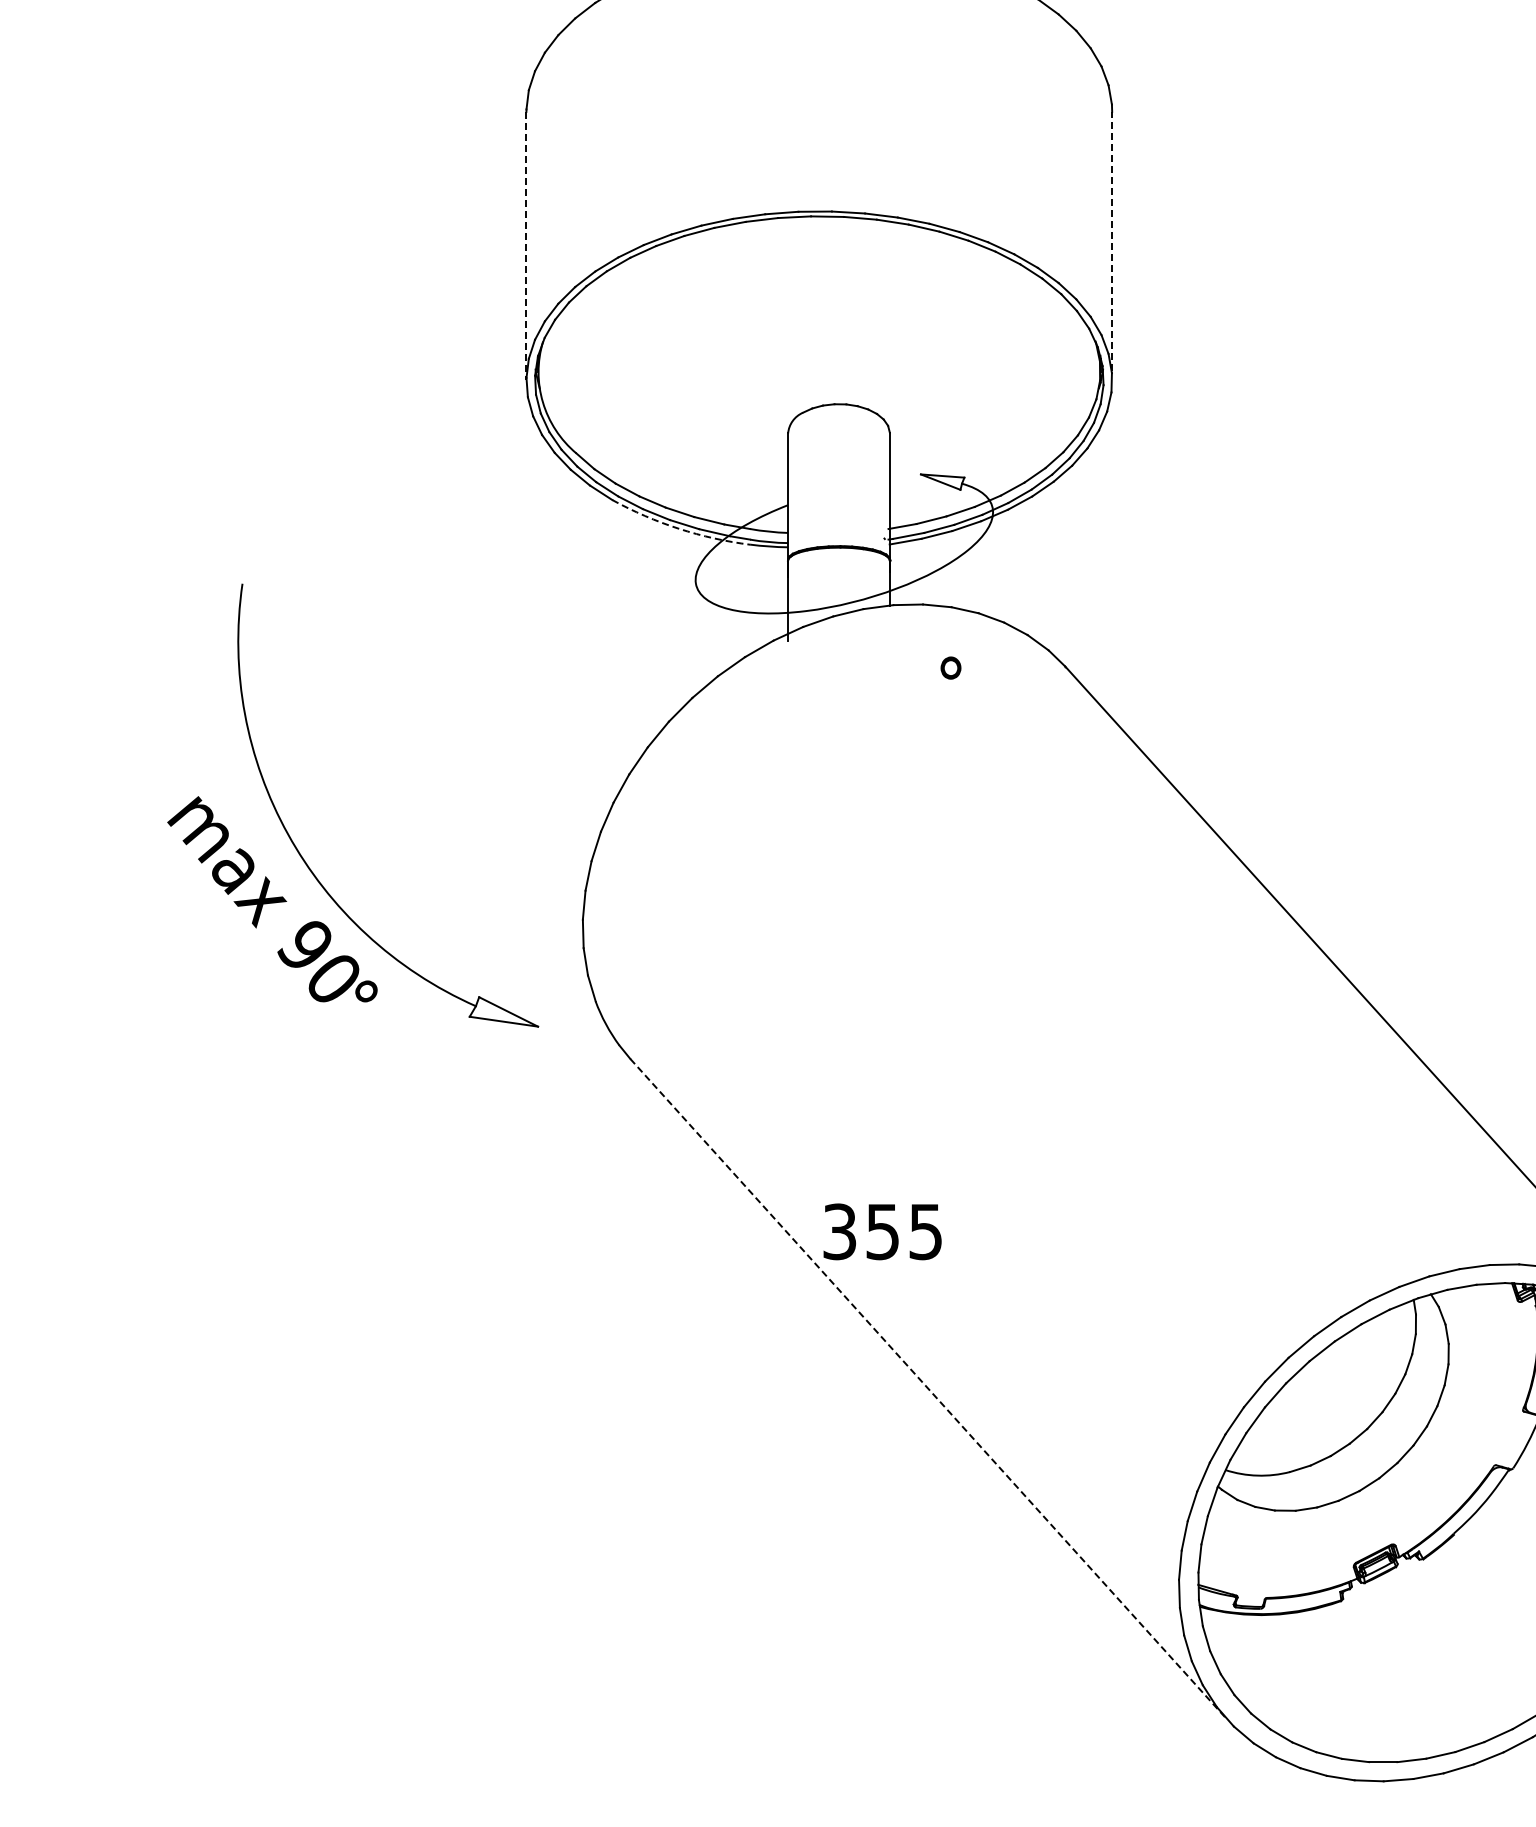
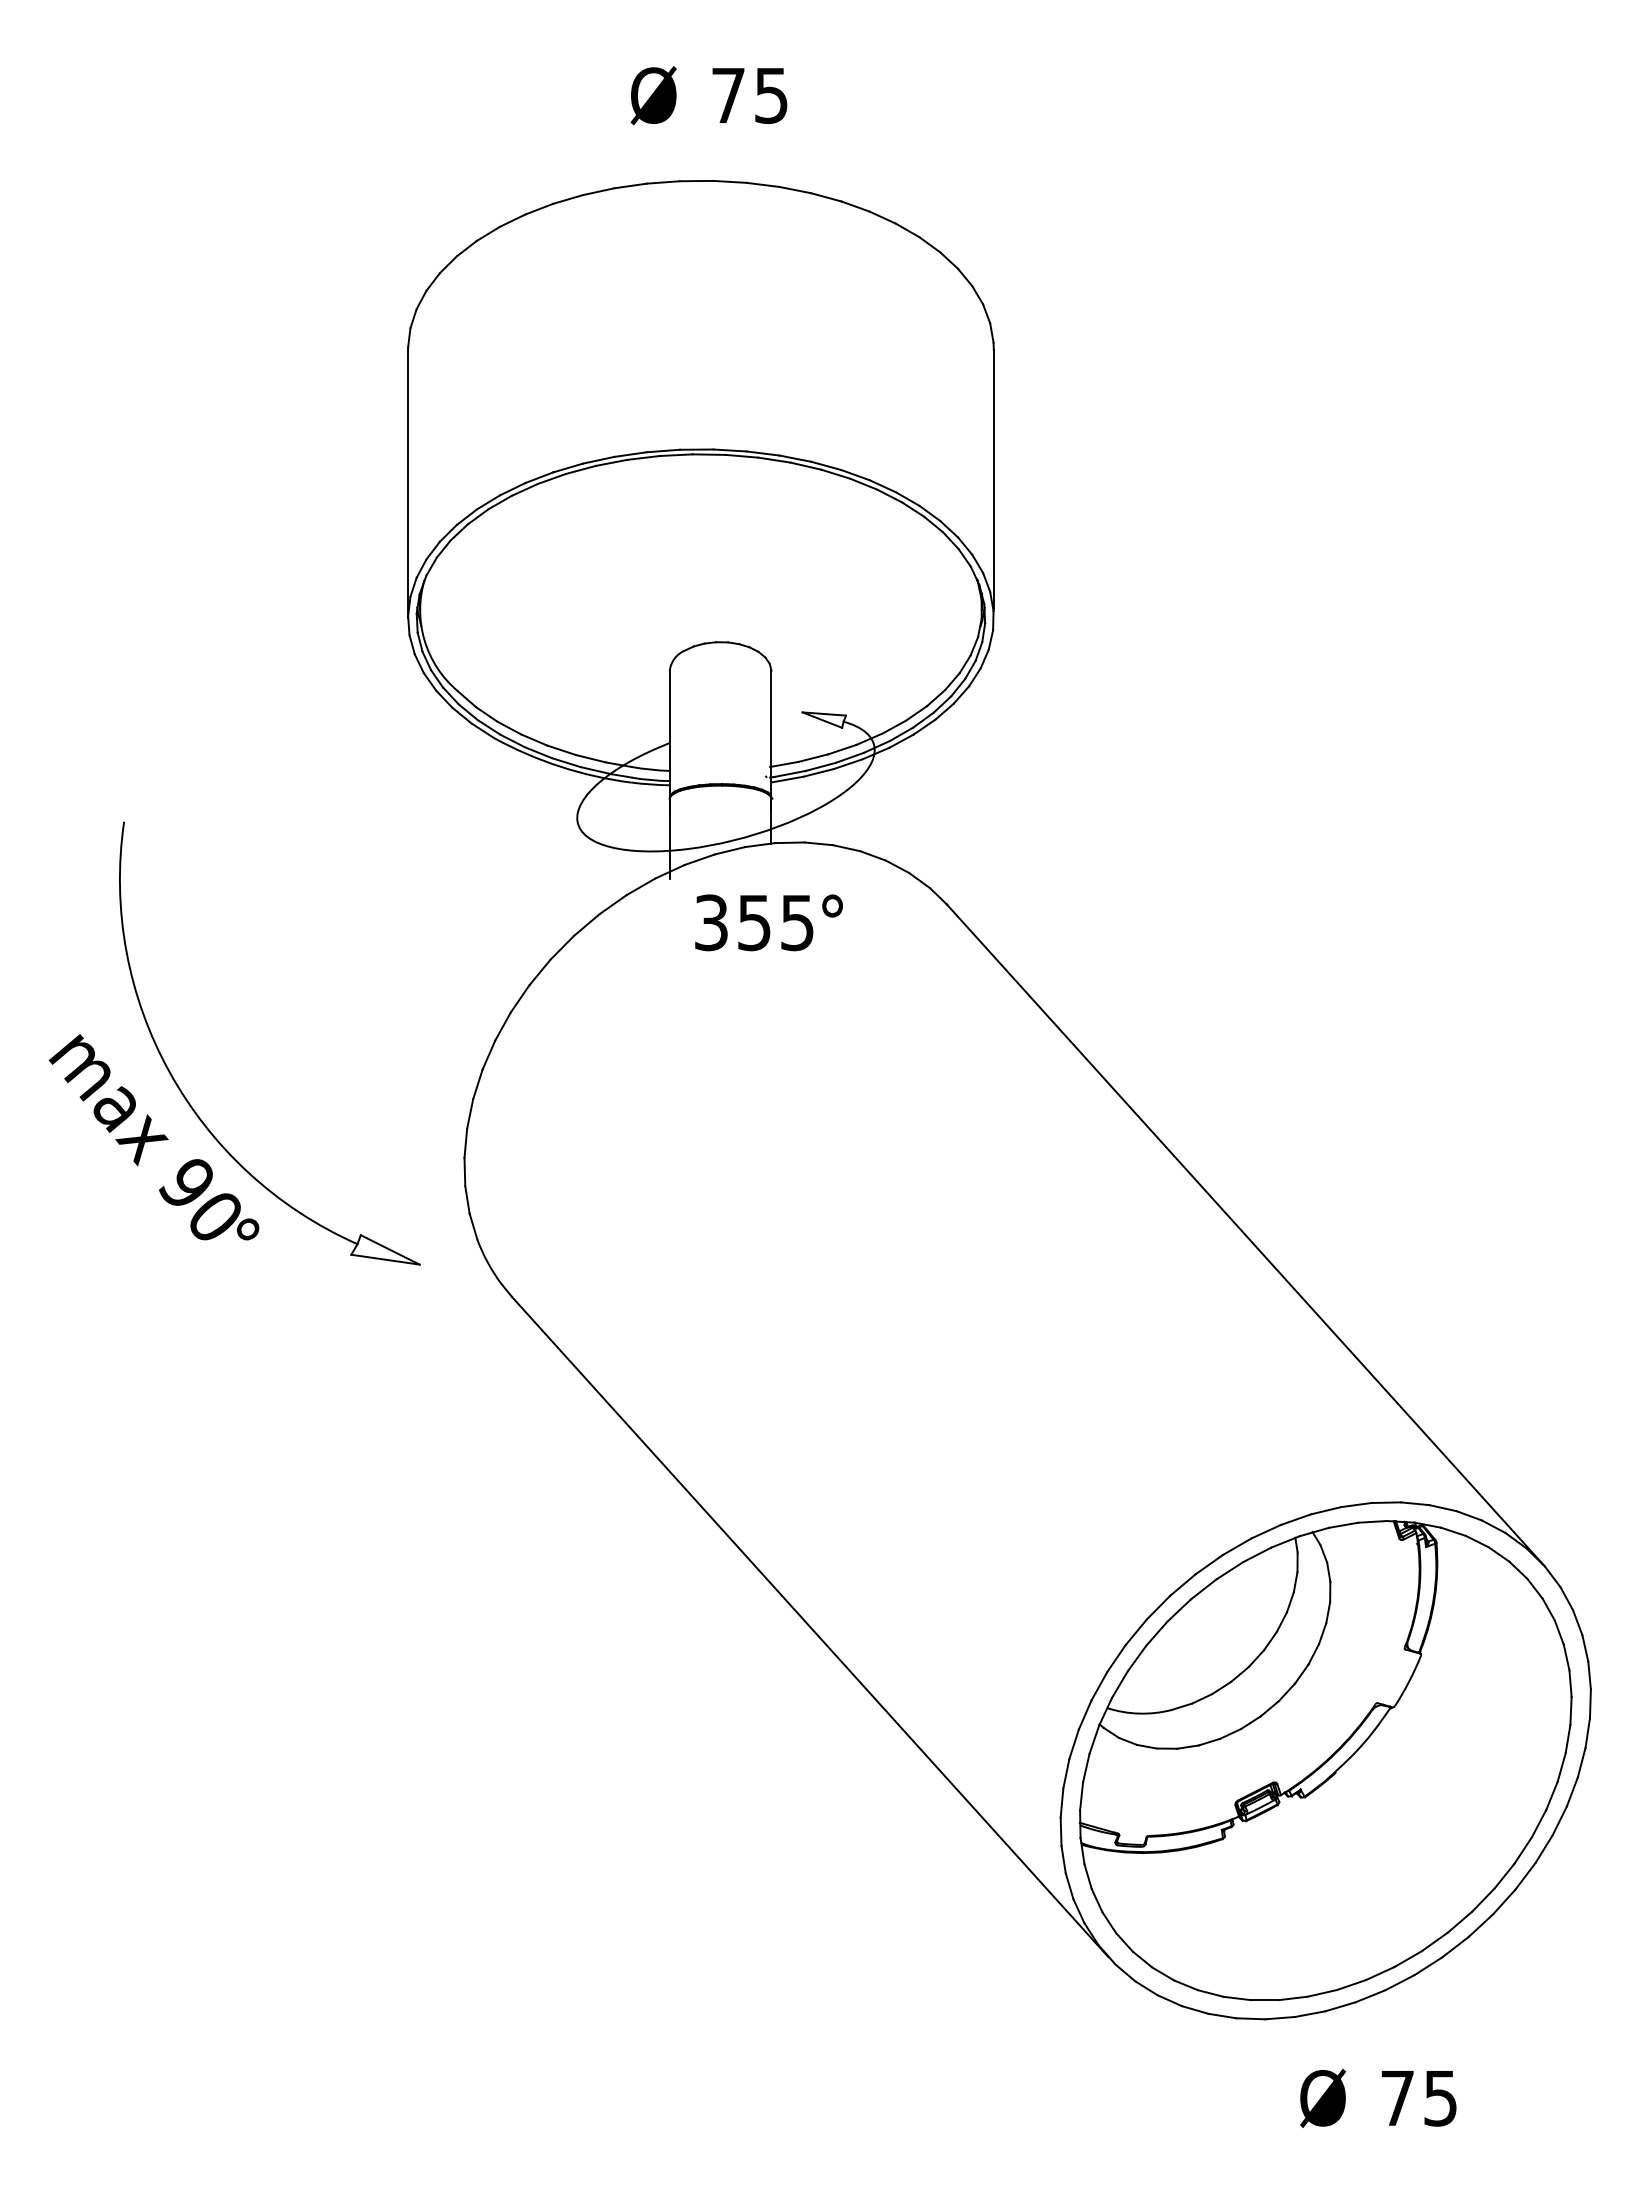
line: (1111, 240) -> (993, 478), dashed -> solid
line: (526, 246) -> (408, 484), dashed -> solid
arc: (678, 528) -> (560, 766), dashed -> solid
text: (882, 1231) -> (754, 922), moved
line: (928, 1389) -> (810, 1627), dashed -> solid

